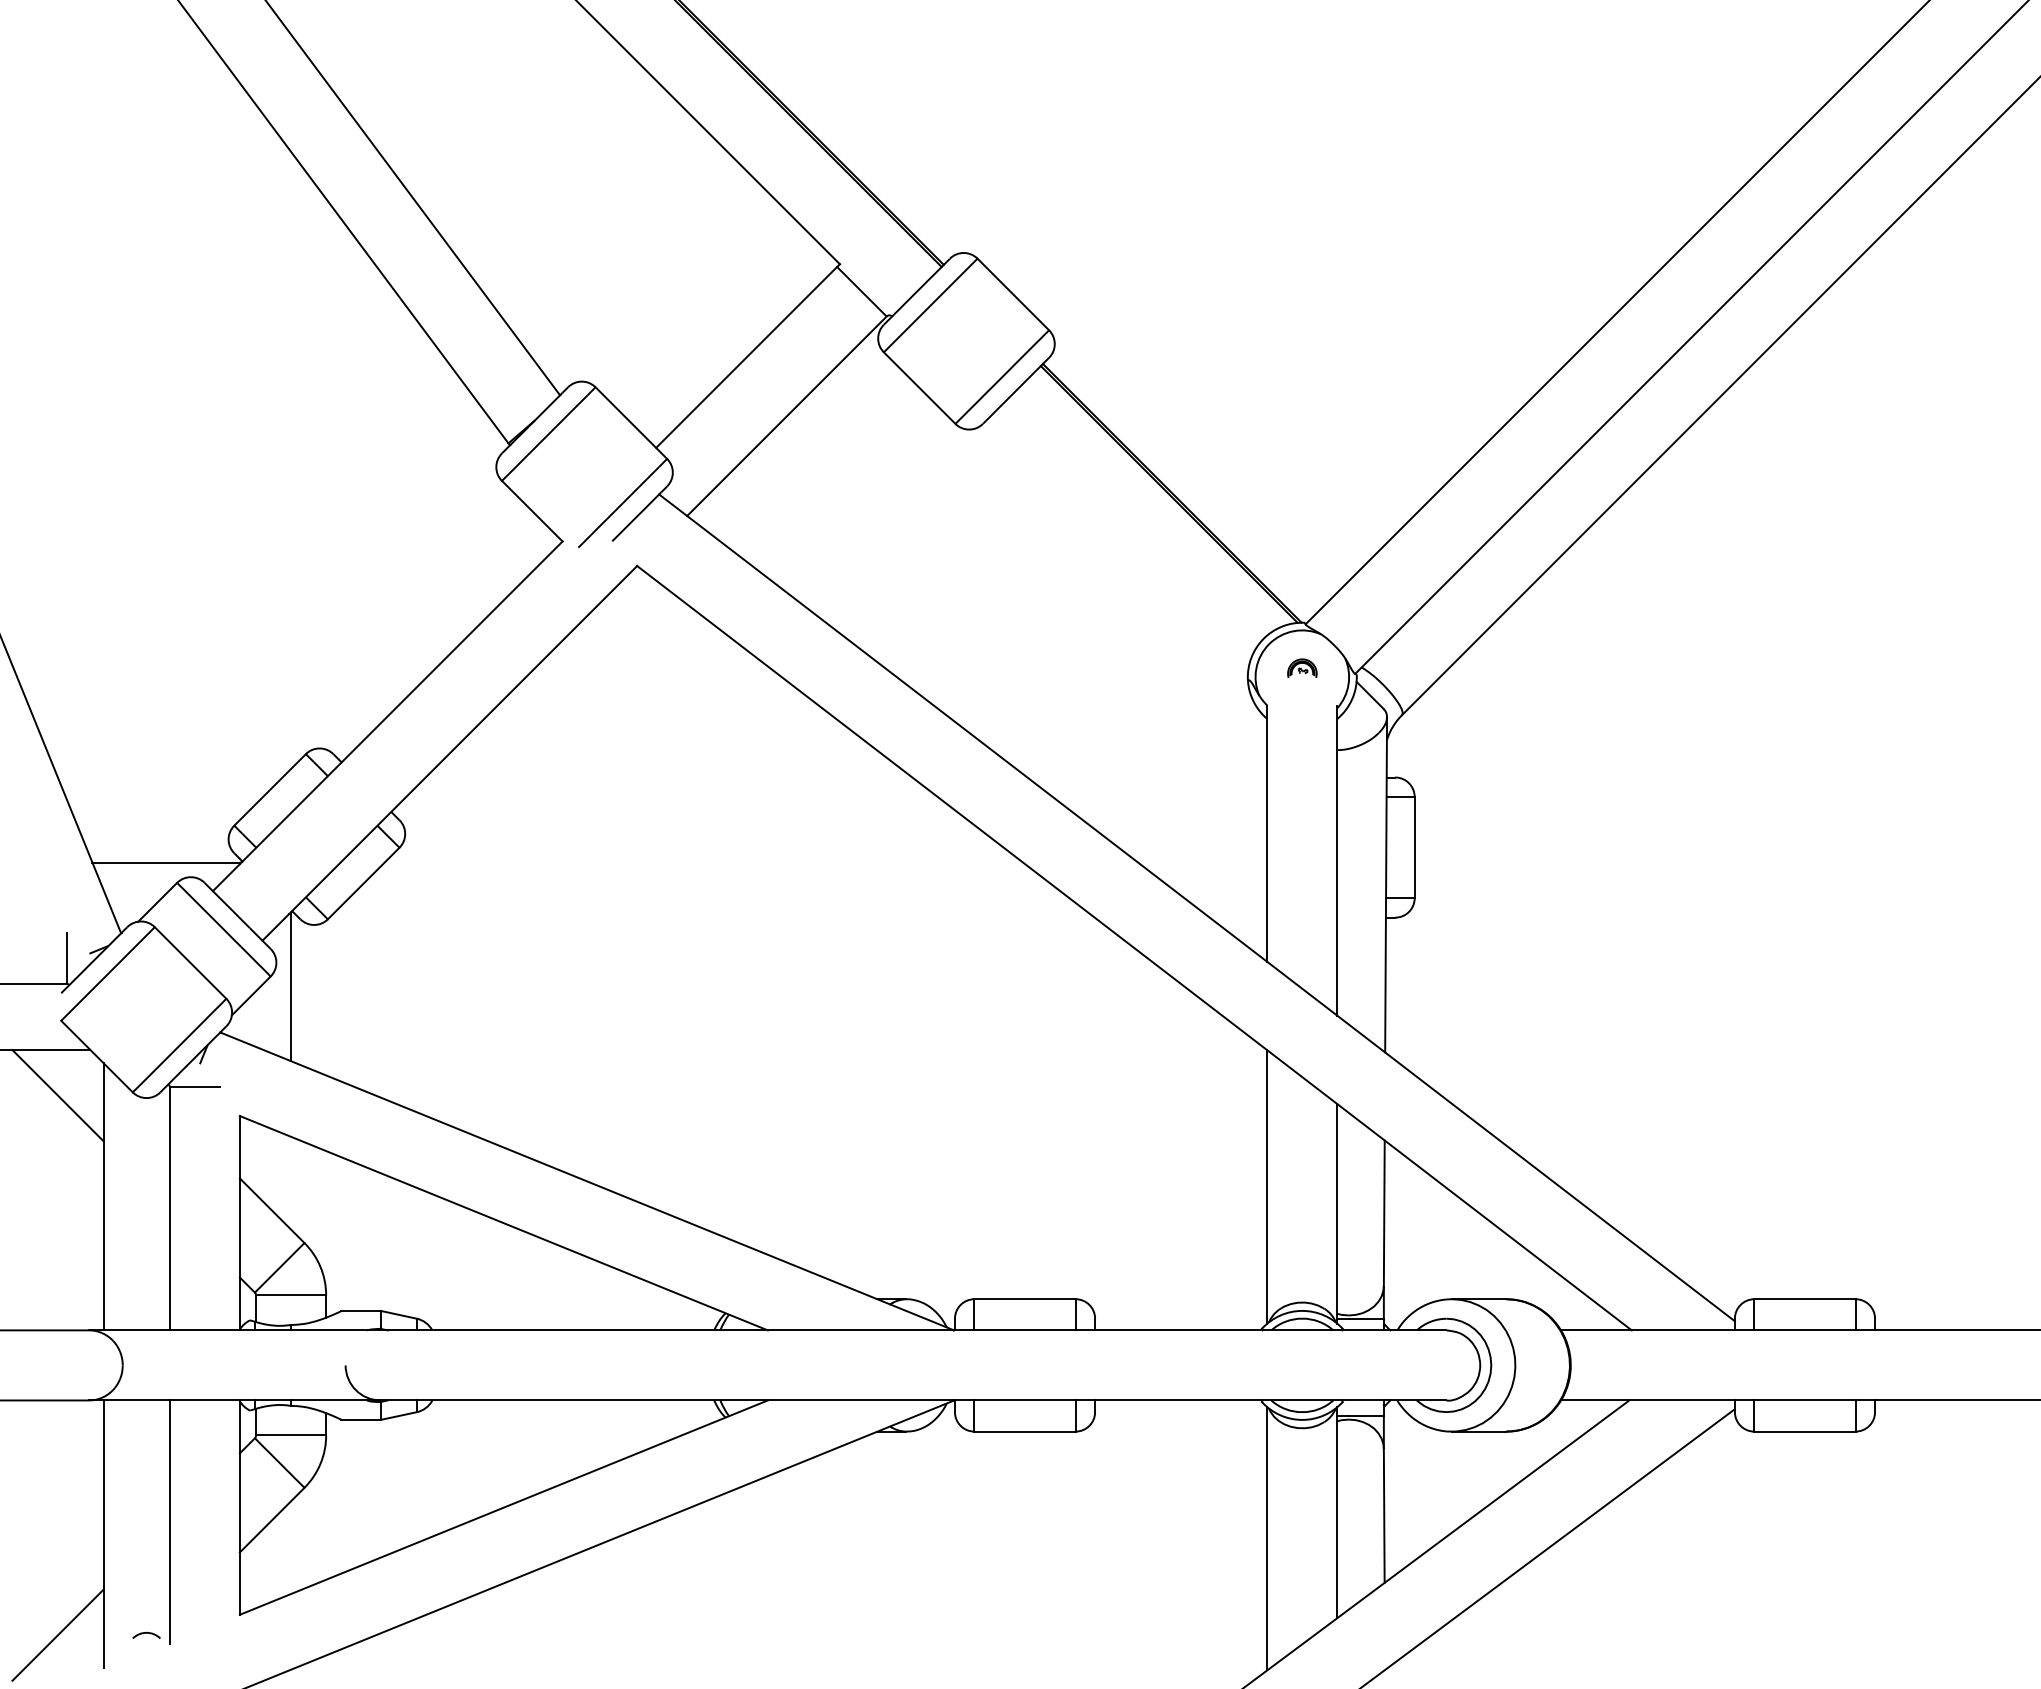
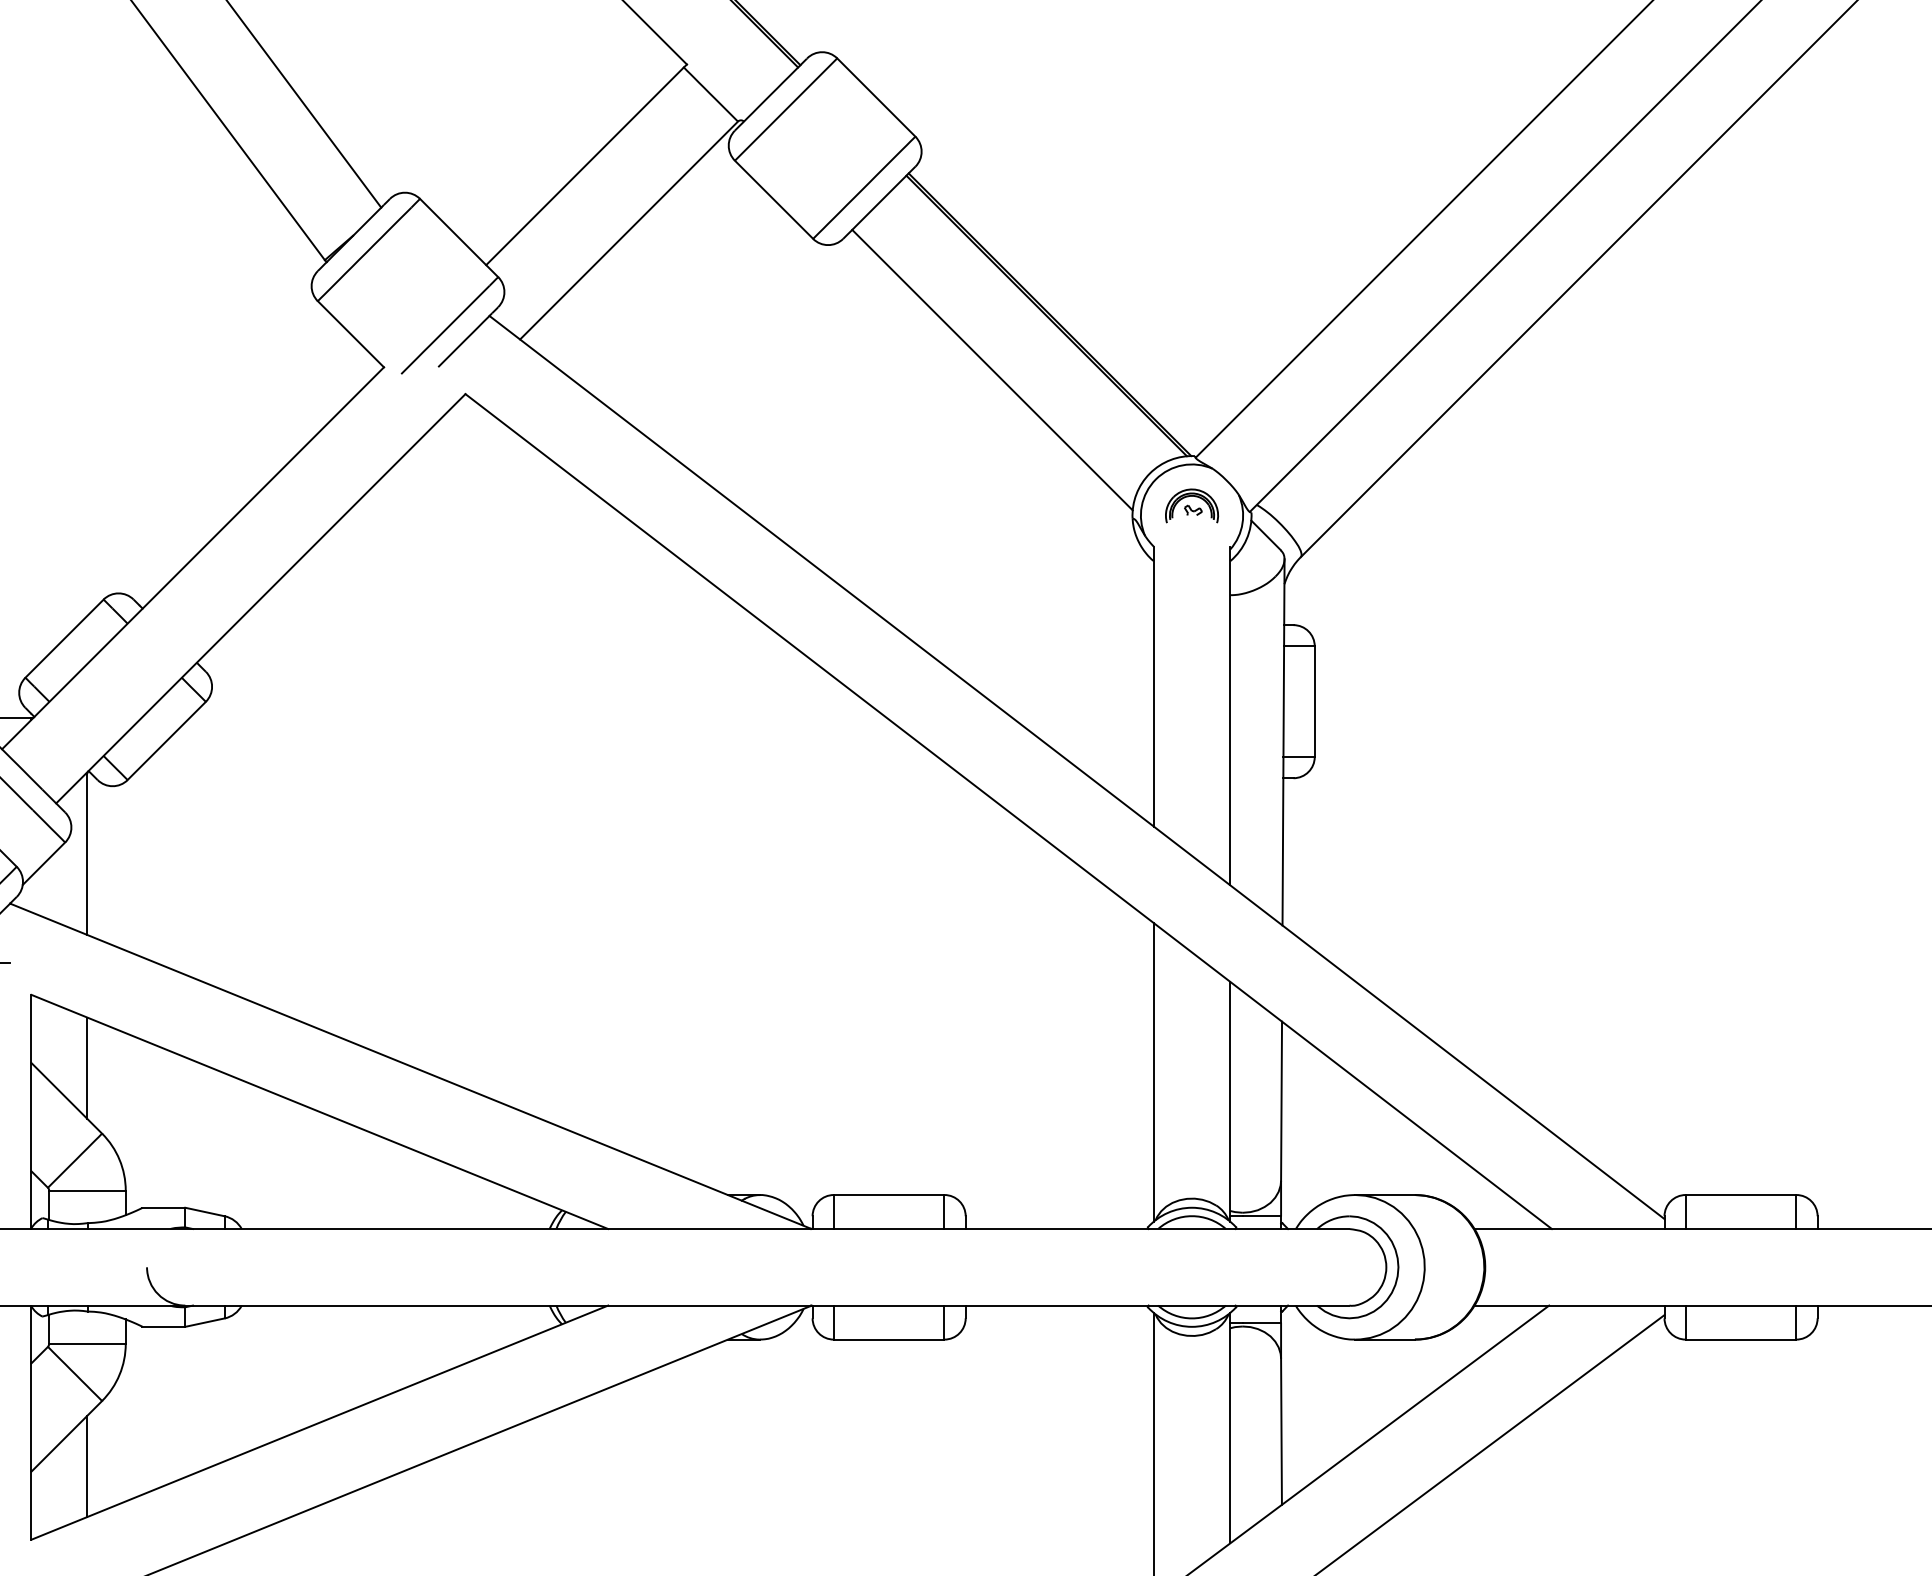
line: (1119, 543) -> (992, 369), added
part: (1302, 668) -> (1192, 506), size x1.67
line: (290, 1182) -> (86, 1067), added
line: (290, 1547) -> (86, 1466), added

